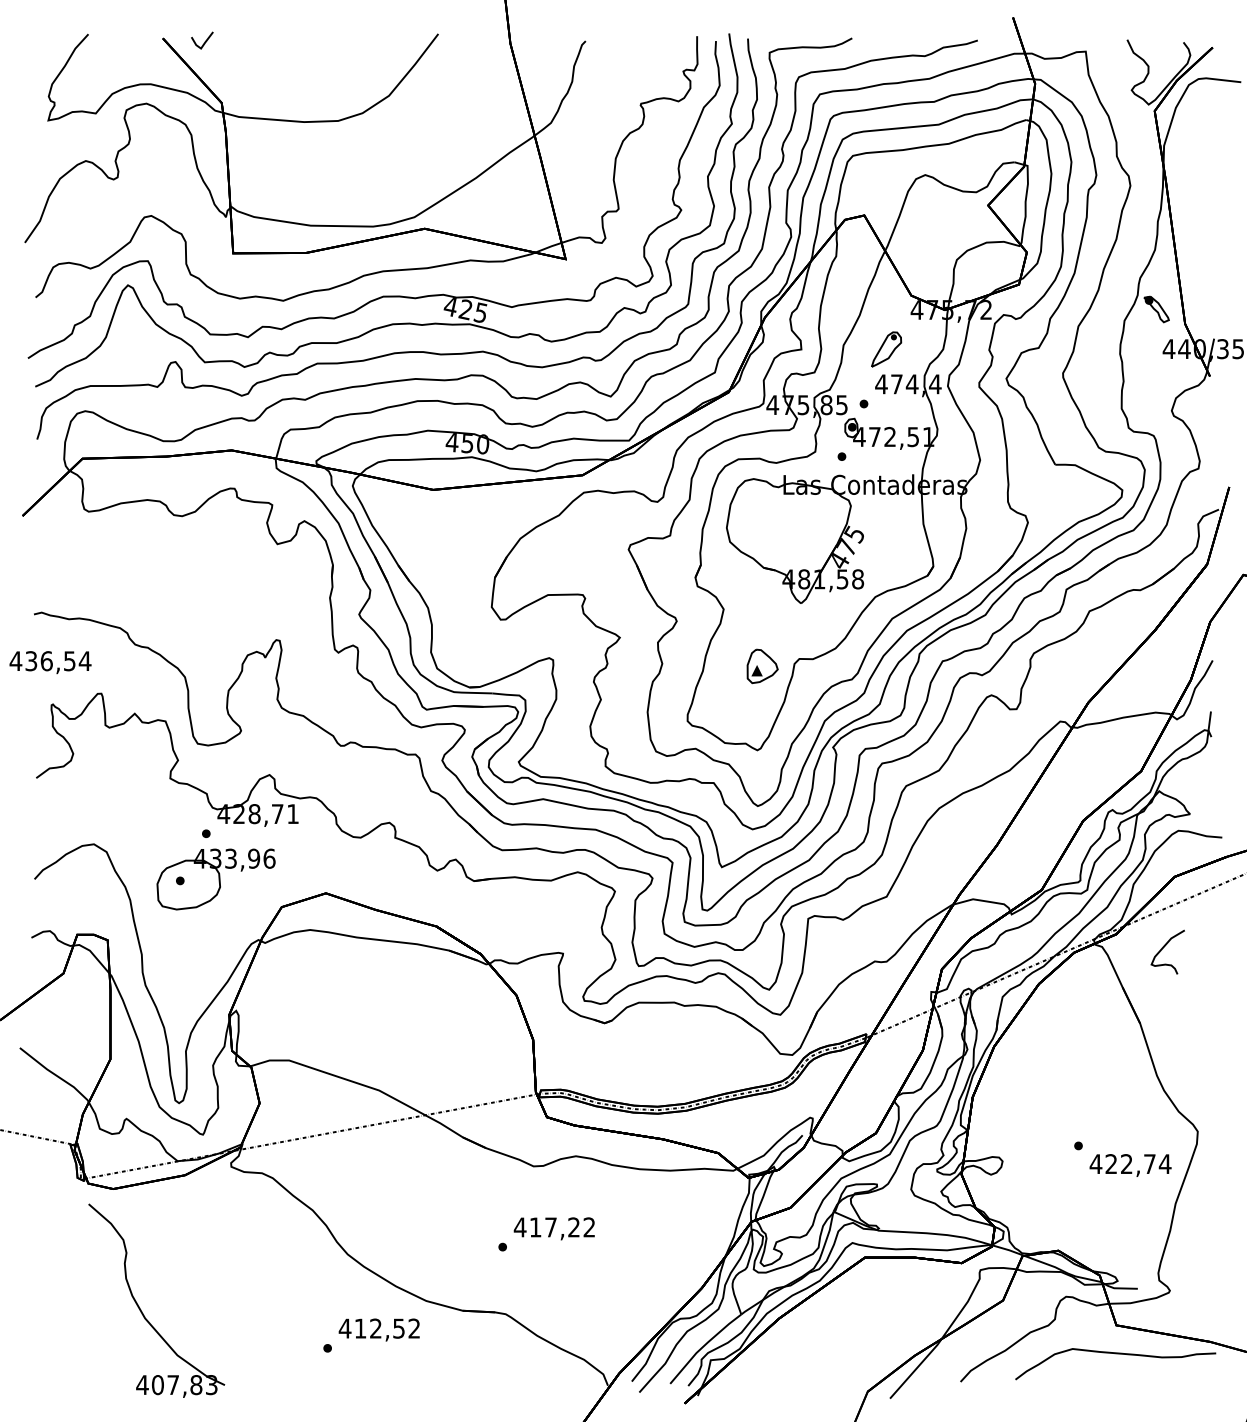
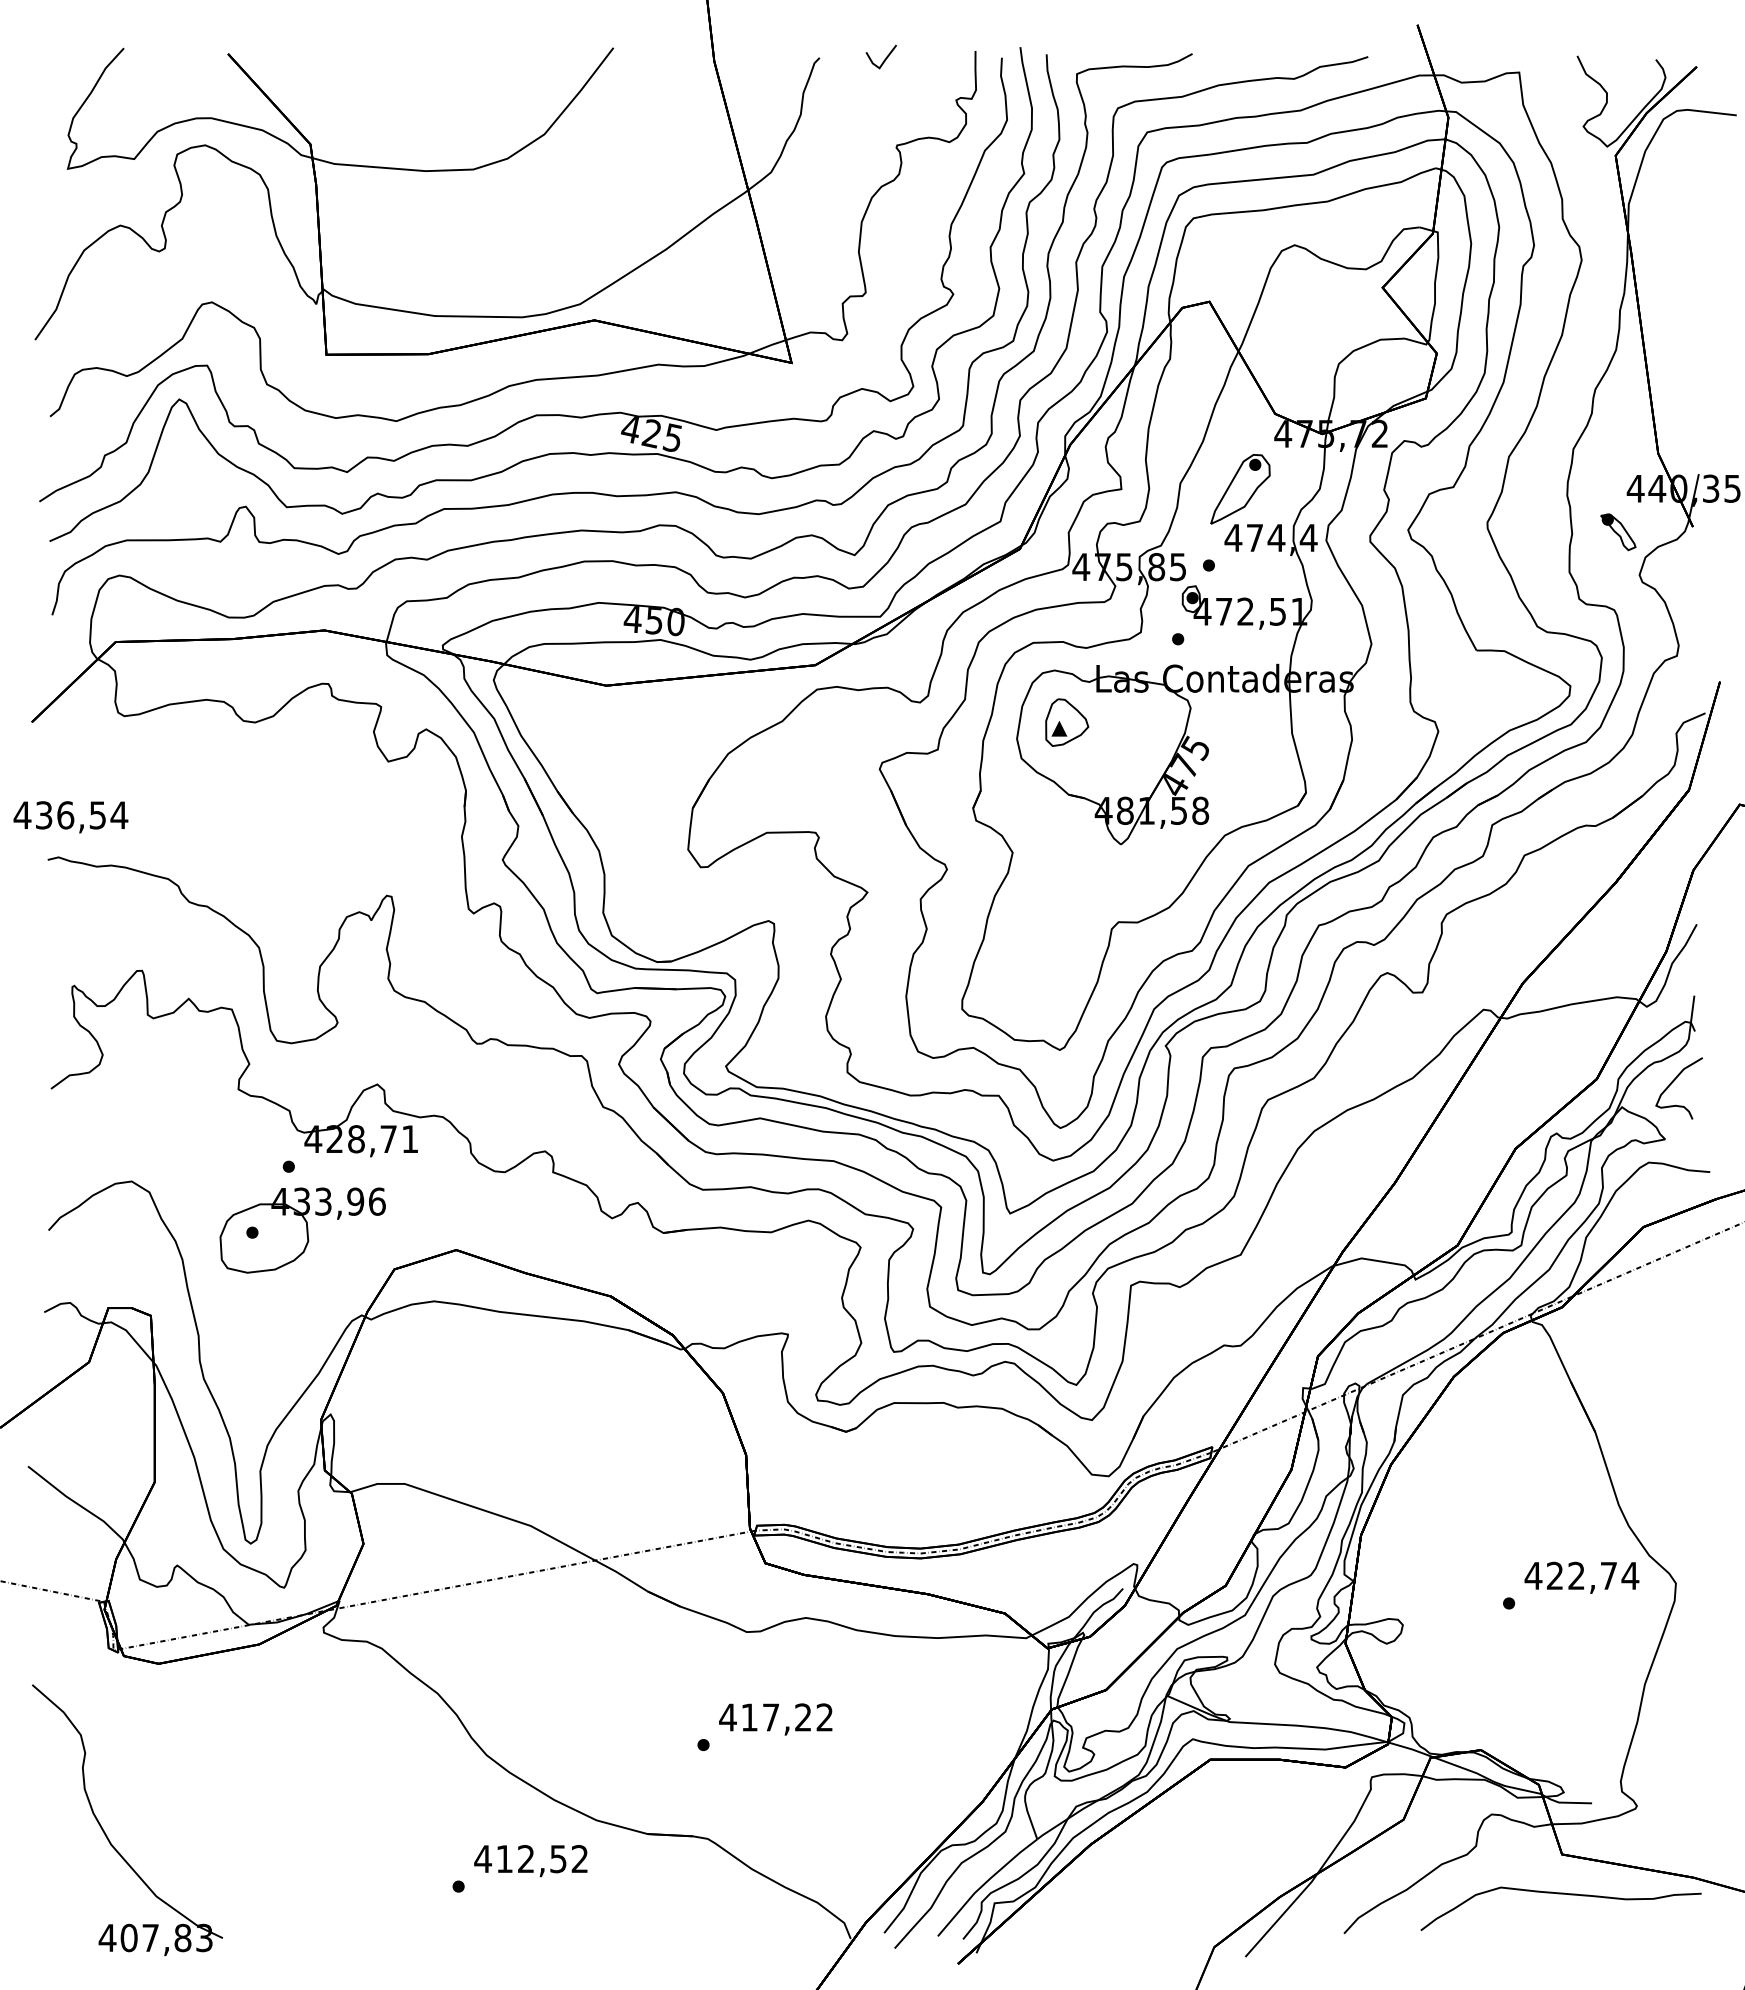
line: (204, 42) -> (884, 59), moved
part: (1156, 309) -> (1618, 532), moved
part: (886, 349) -> (1240, 489), size x1.43
text: (50, 662) -> (70, 817), moved
part: (762, 666) -> (1067, 722), moved
curve: (1163, 947) -> (1673, 1082), moved
text: (1130, 1165) -> (1581, 1577), moved
part: (142, 1311) -> (107, 1835), moved

